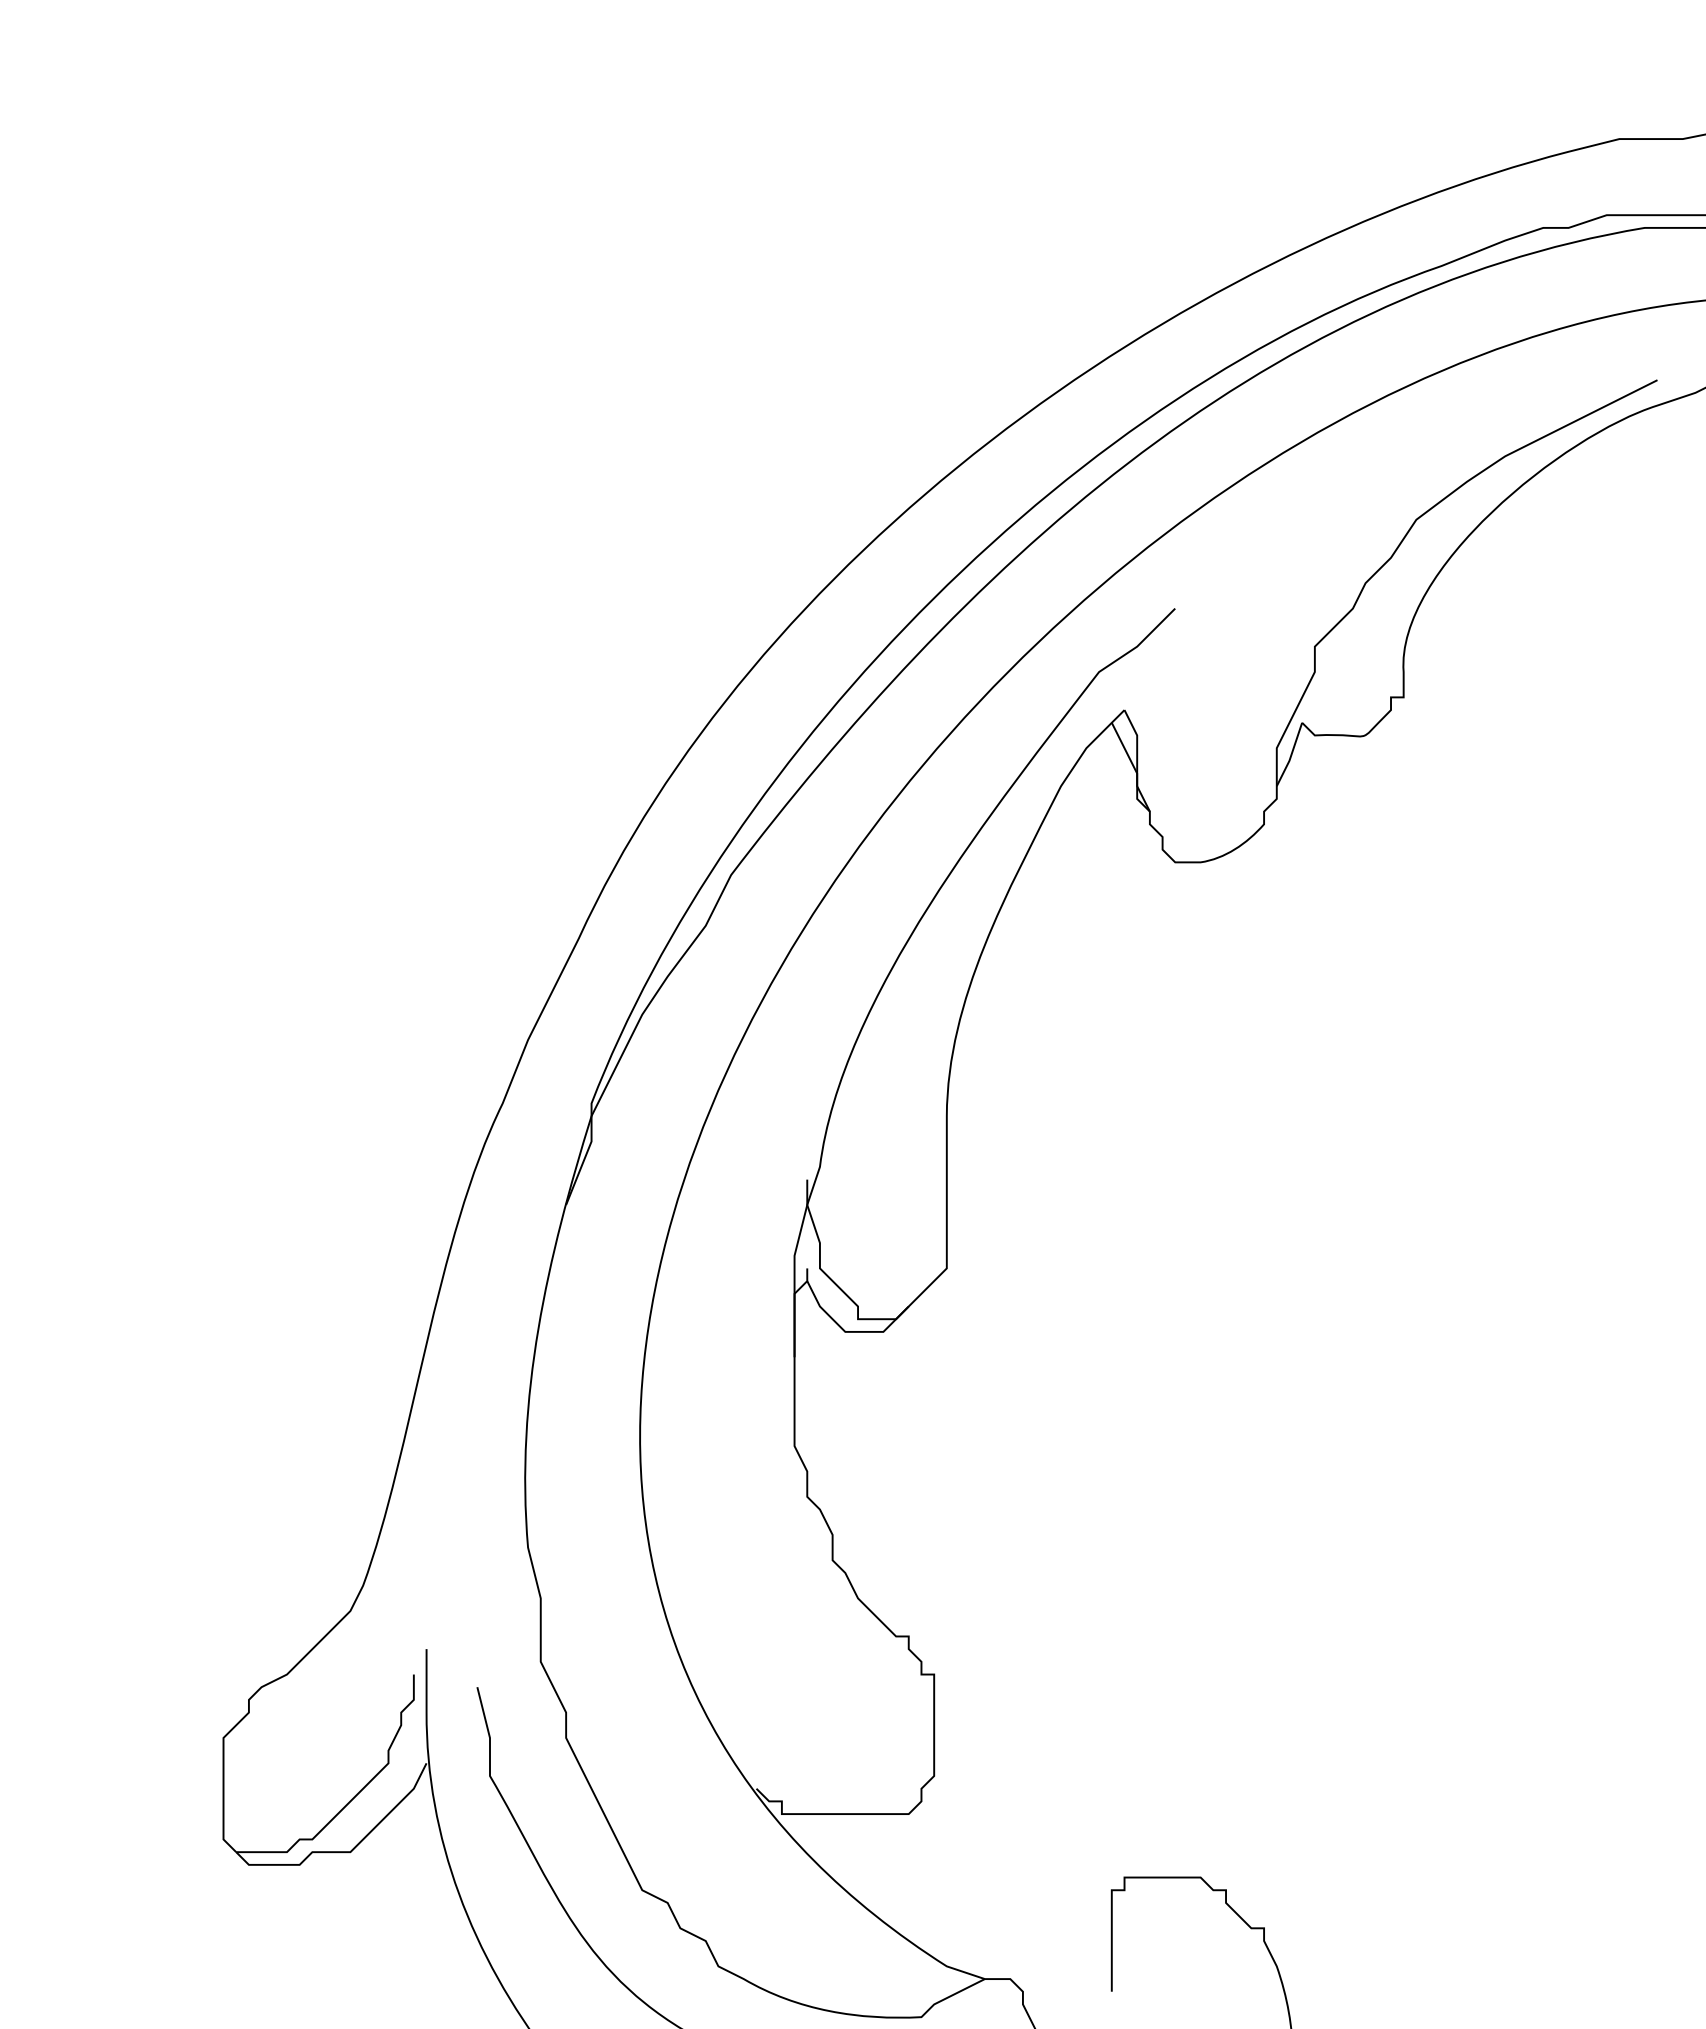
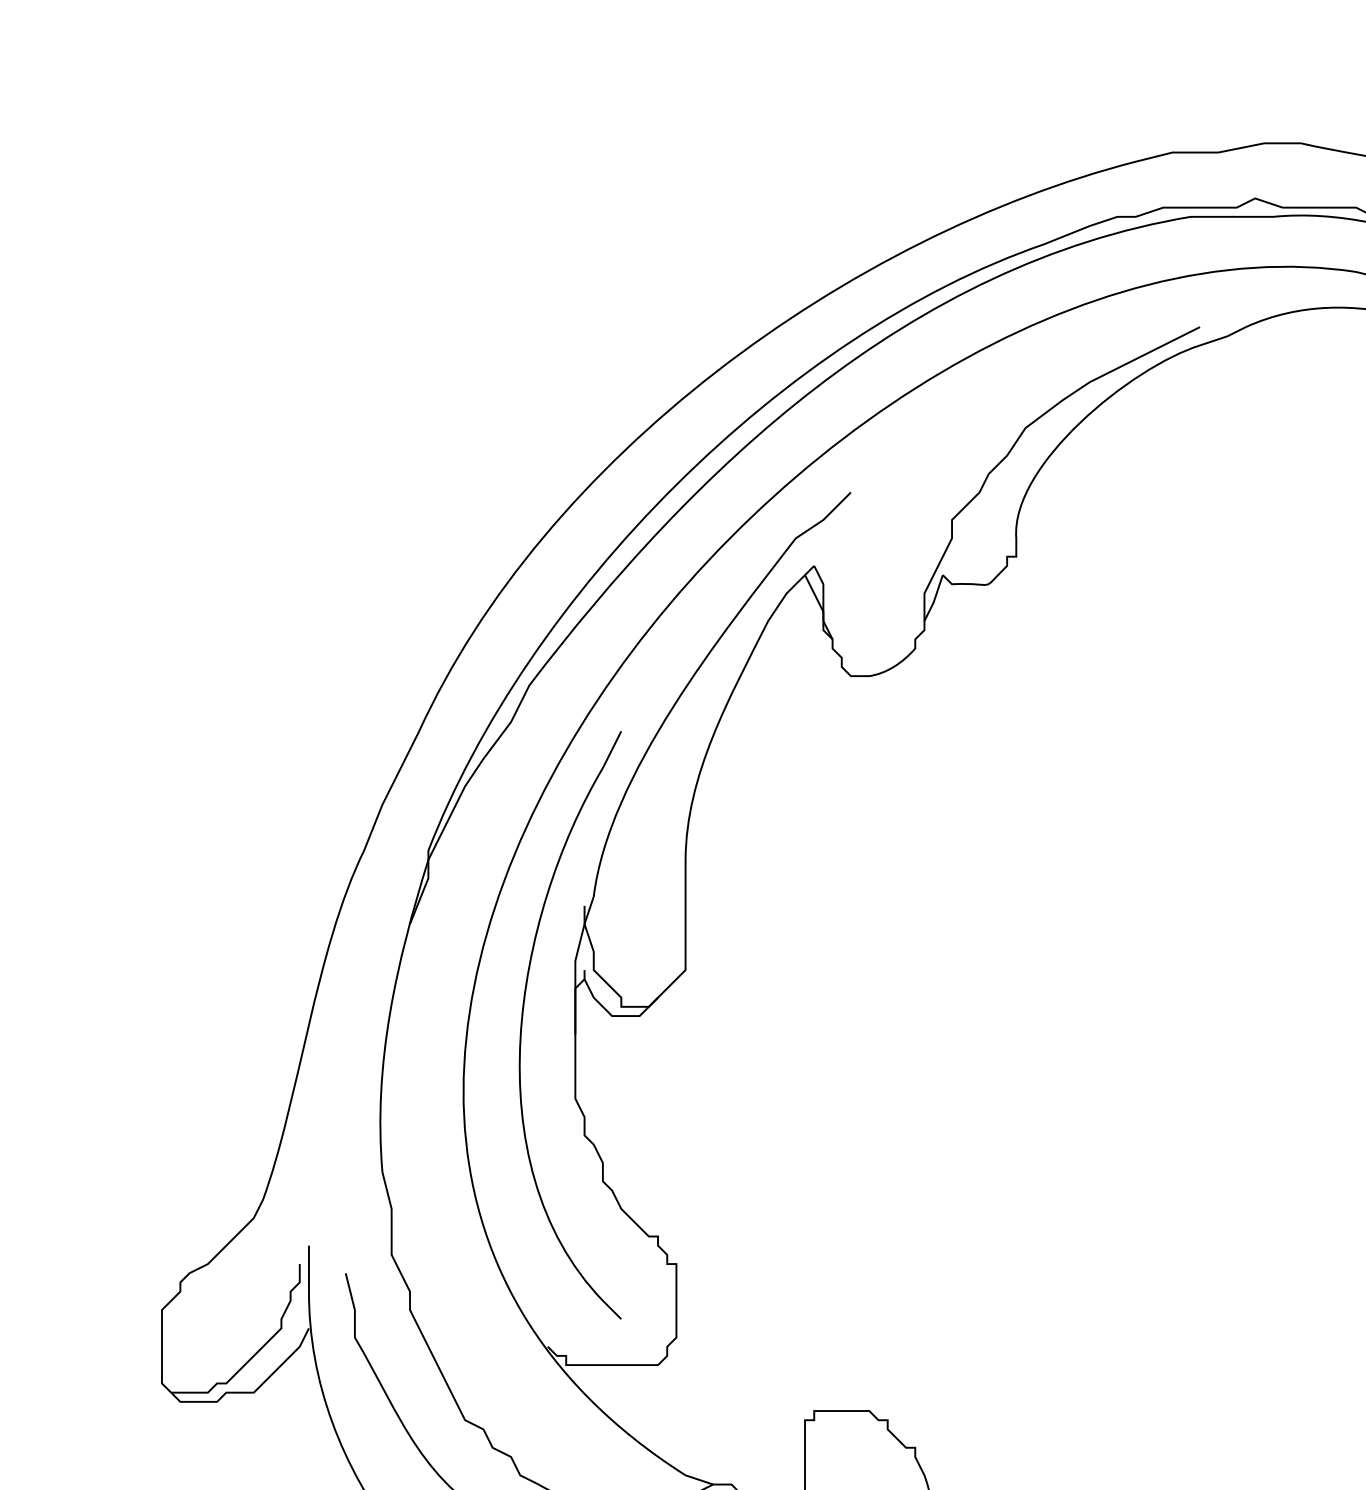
curve: (722, 1333) -> (523, 1017), added

